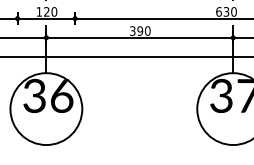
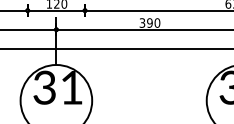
text: (62, 95) -> (72, 87), 36 -> 31

